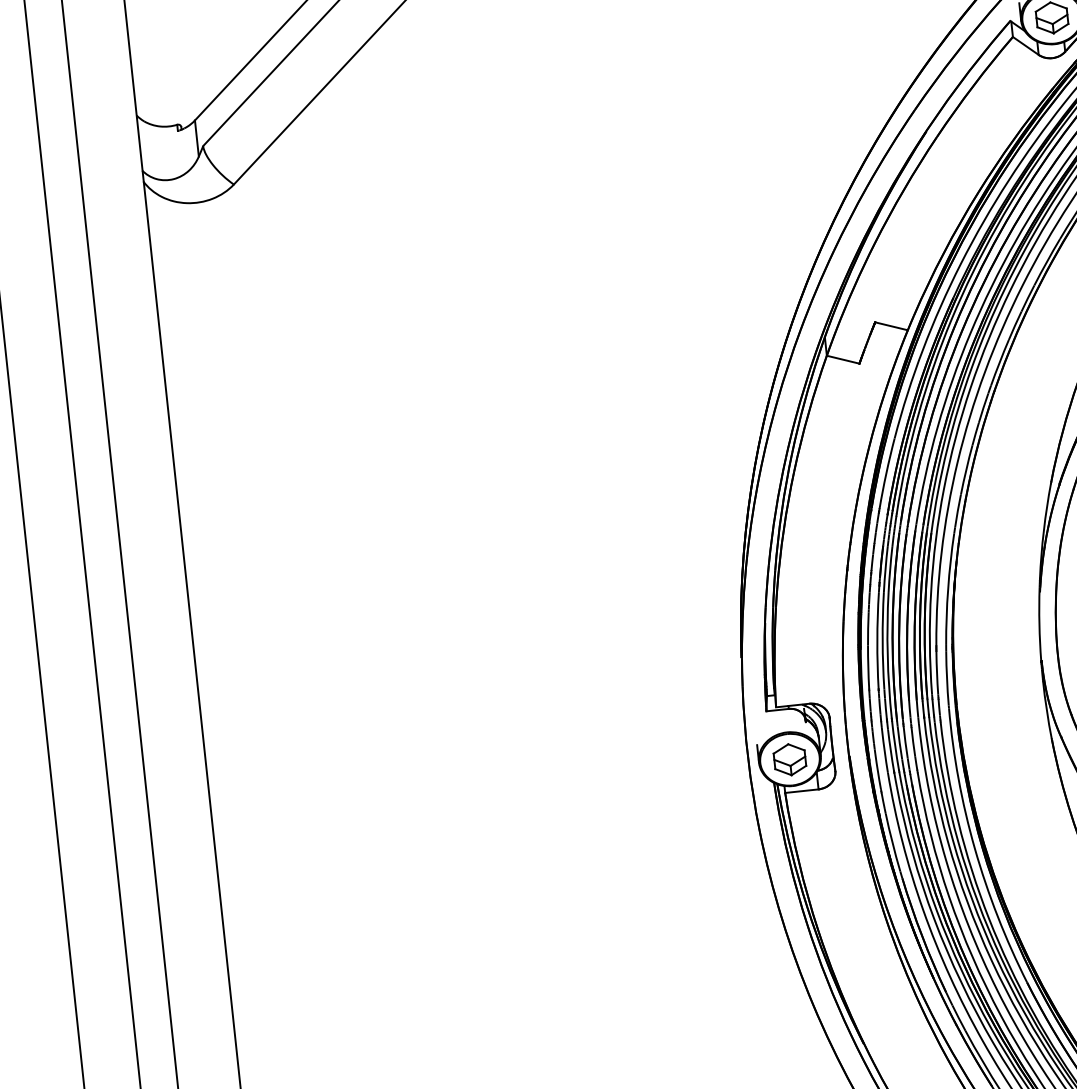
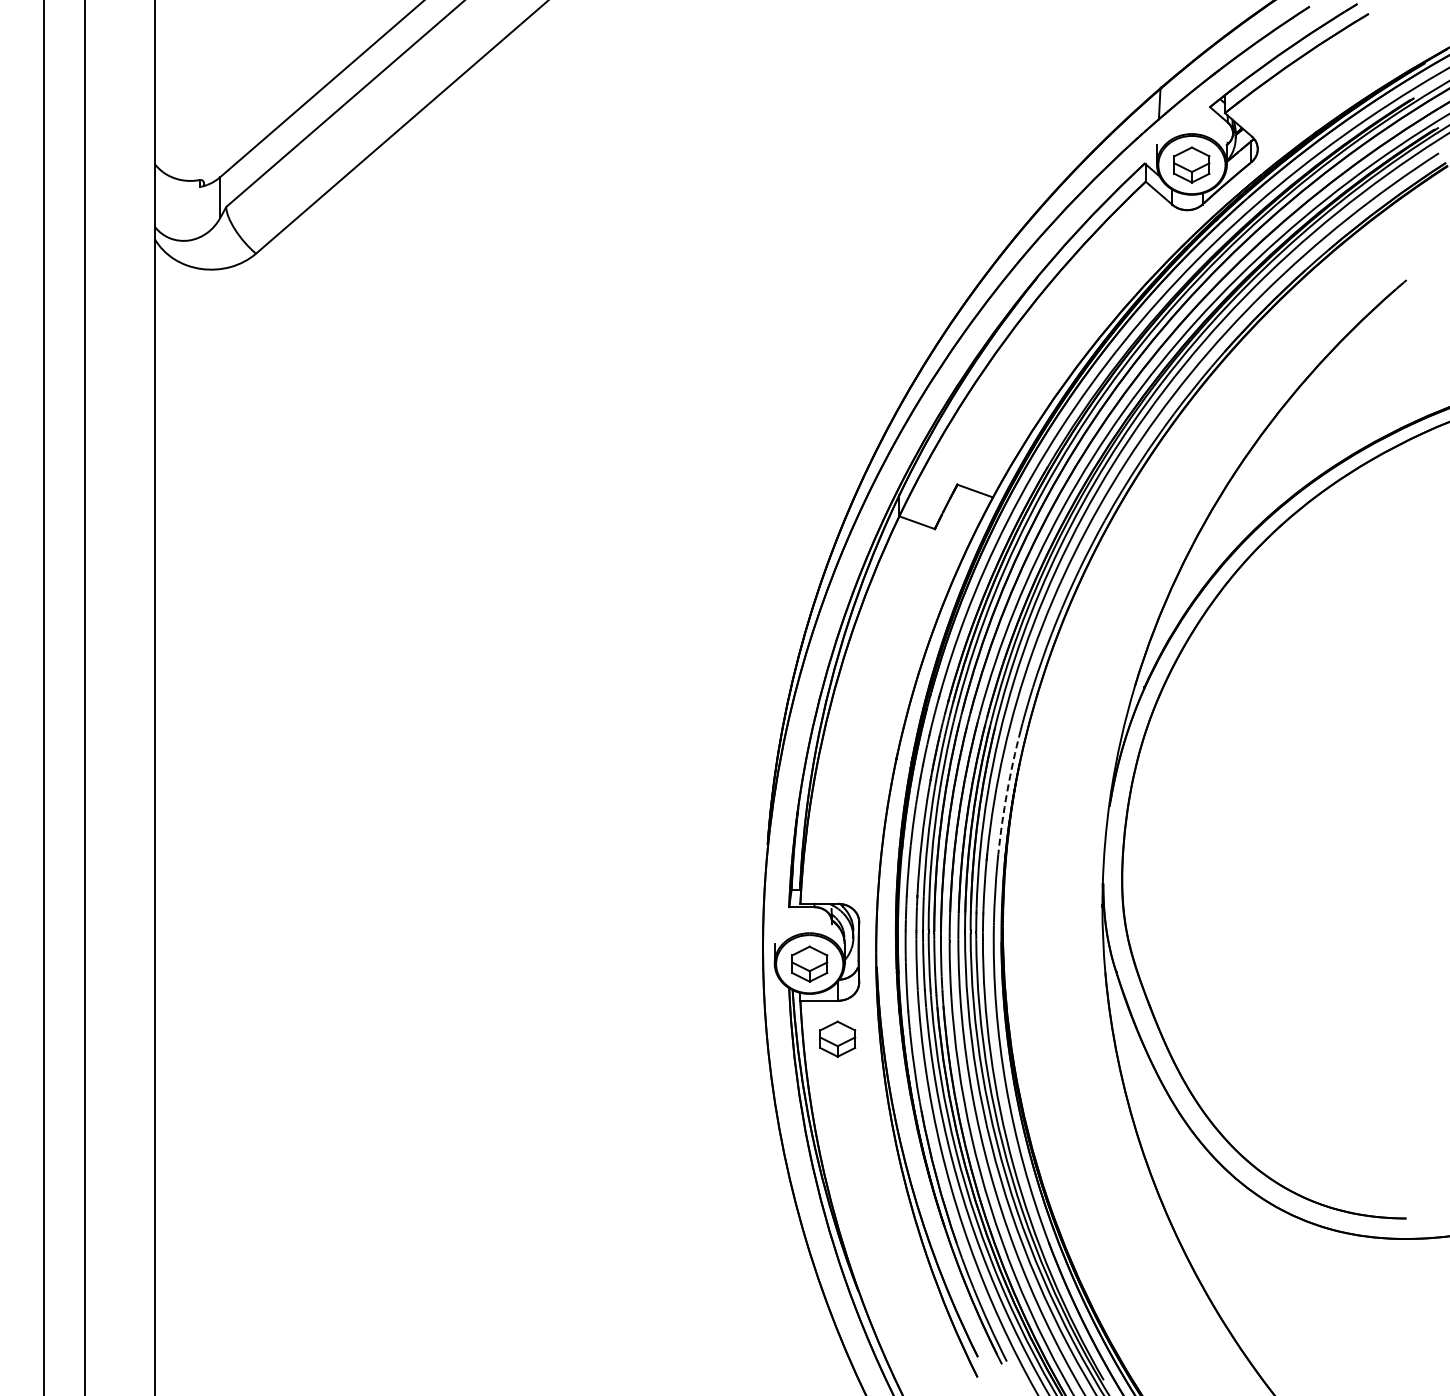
arc: (948, 589) -> (1007, 792), solid -> dashed
part: (821, 822) -> (837, 1038), added

